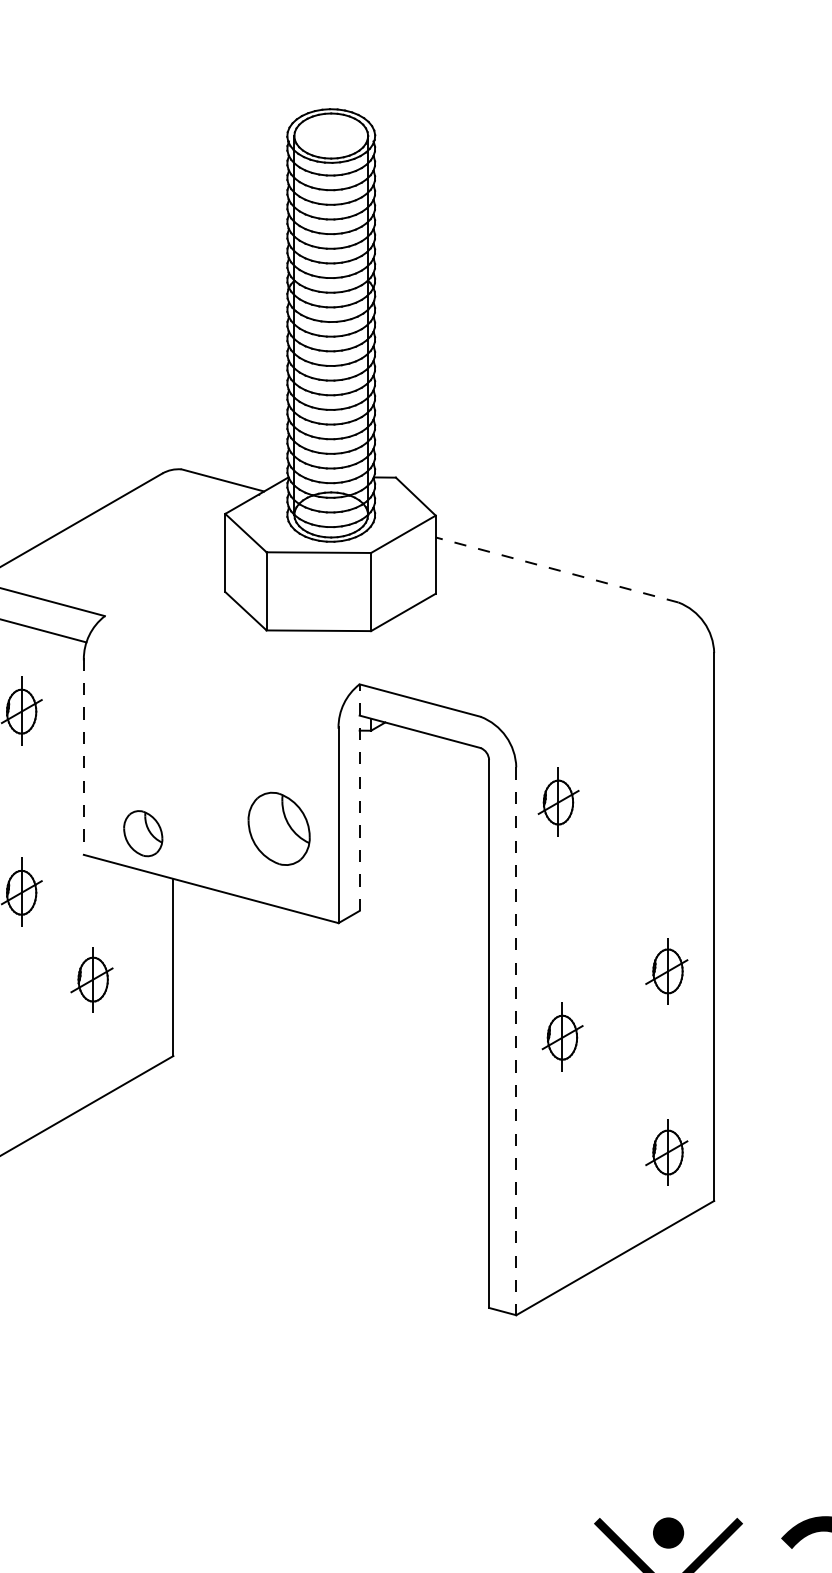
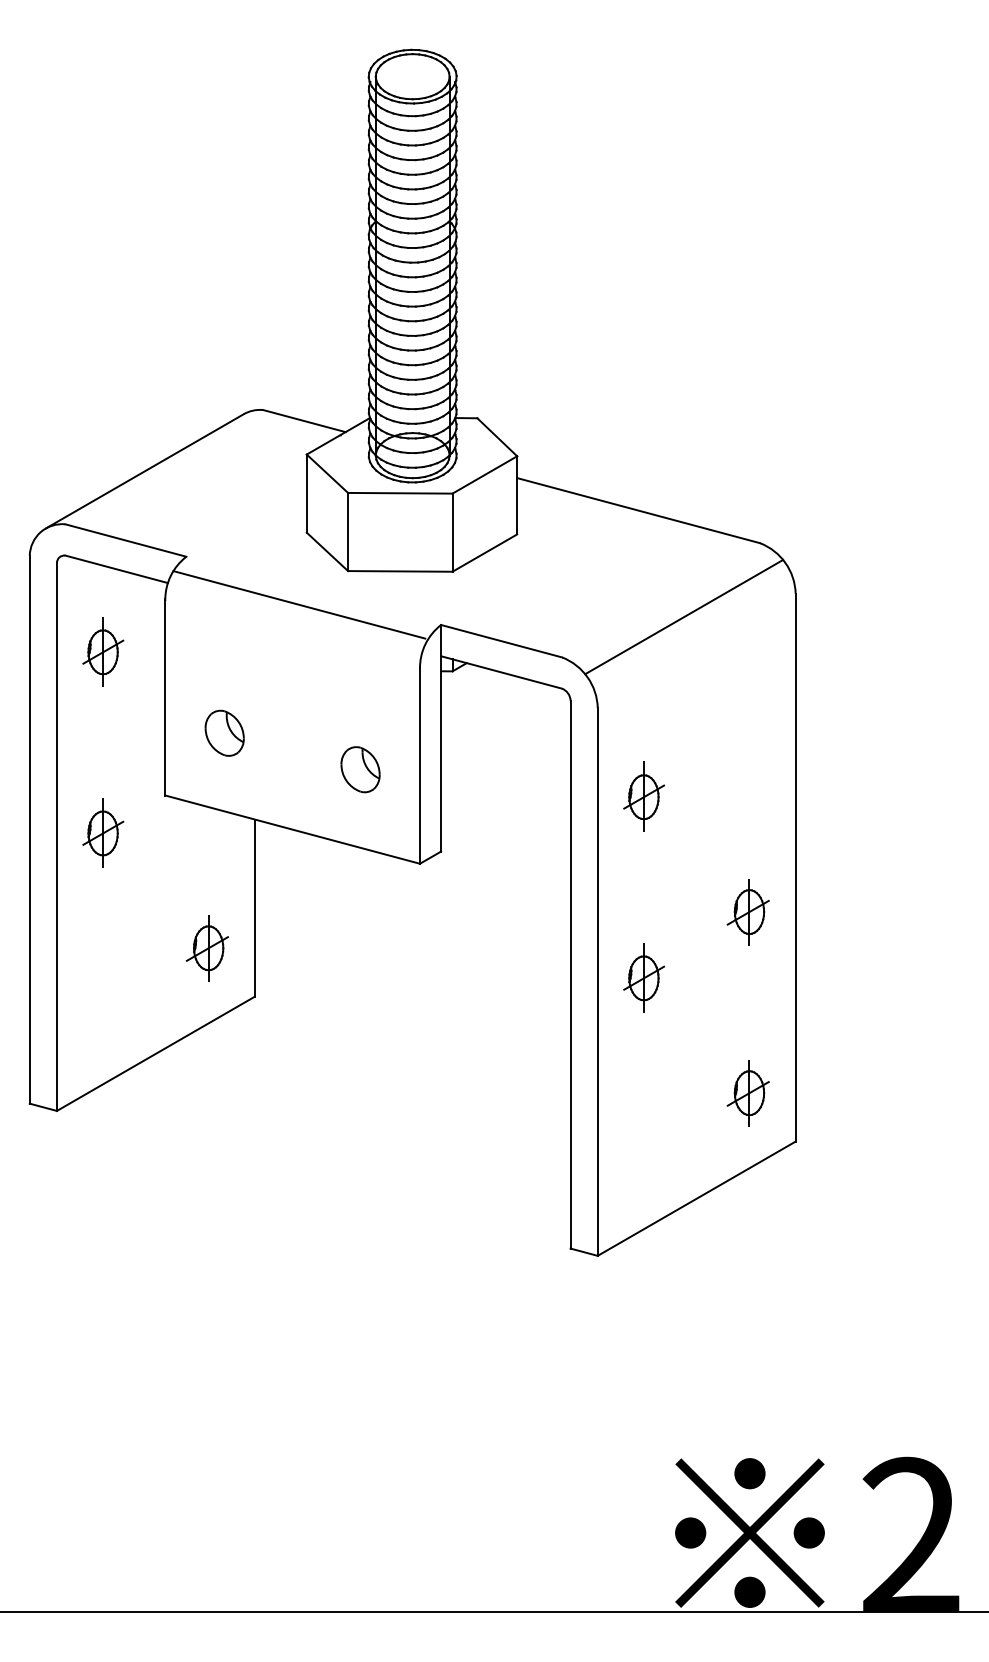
line: (557, 569) -> (638, 510), dashed -> solid
line: (218, 663) -> (299, 604), added
line: (603, 675) -> (684, 616), added
line: (84, 756) -> (165, 697), dashed -> solid
line: (360, 796) -> (441, 737), dashed -> solid
part: (559, 801) -> (644, 796), moved
part: (279, 828) -> (360, 769), size x0.62
part: (143, 832) -> (224, 732), moved
part: (91, 979) -> (206, 948), moved
line: (516, 1040) -> (597, 981), dashed -> solid

